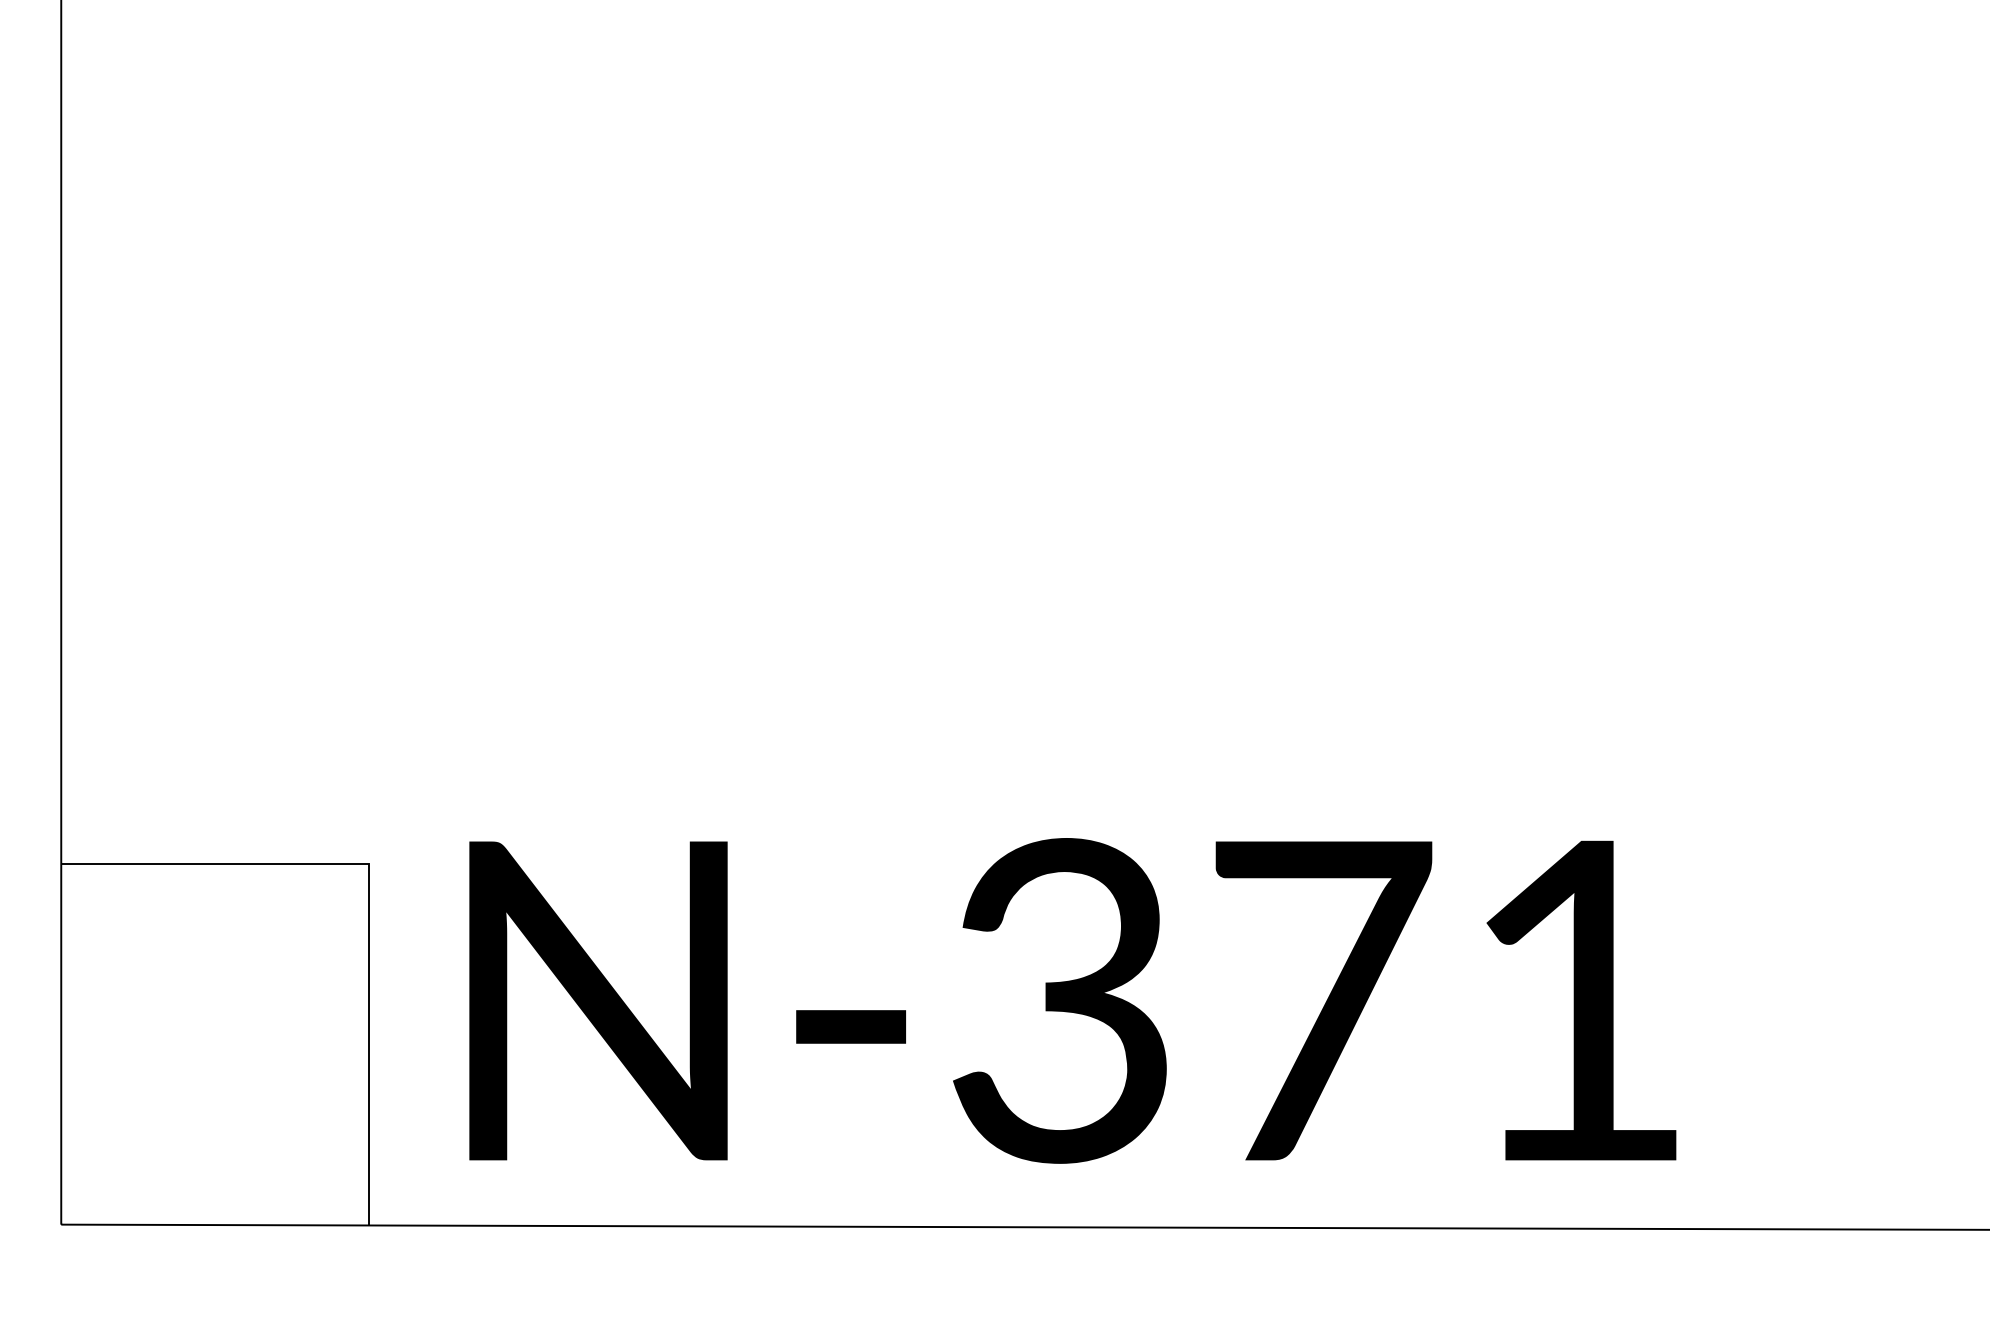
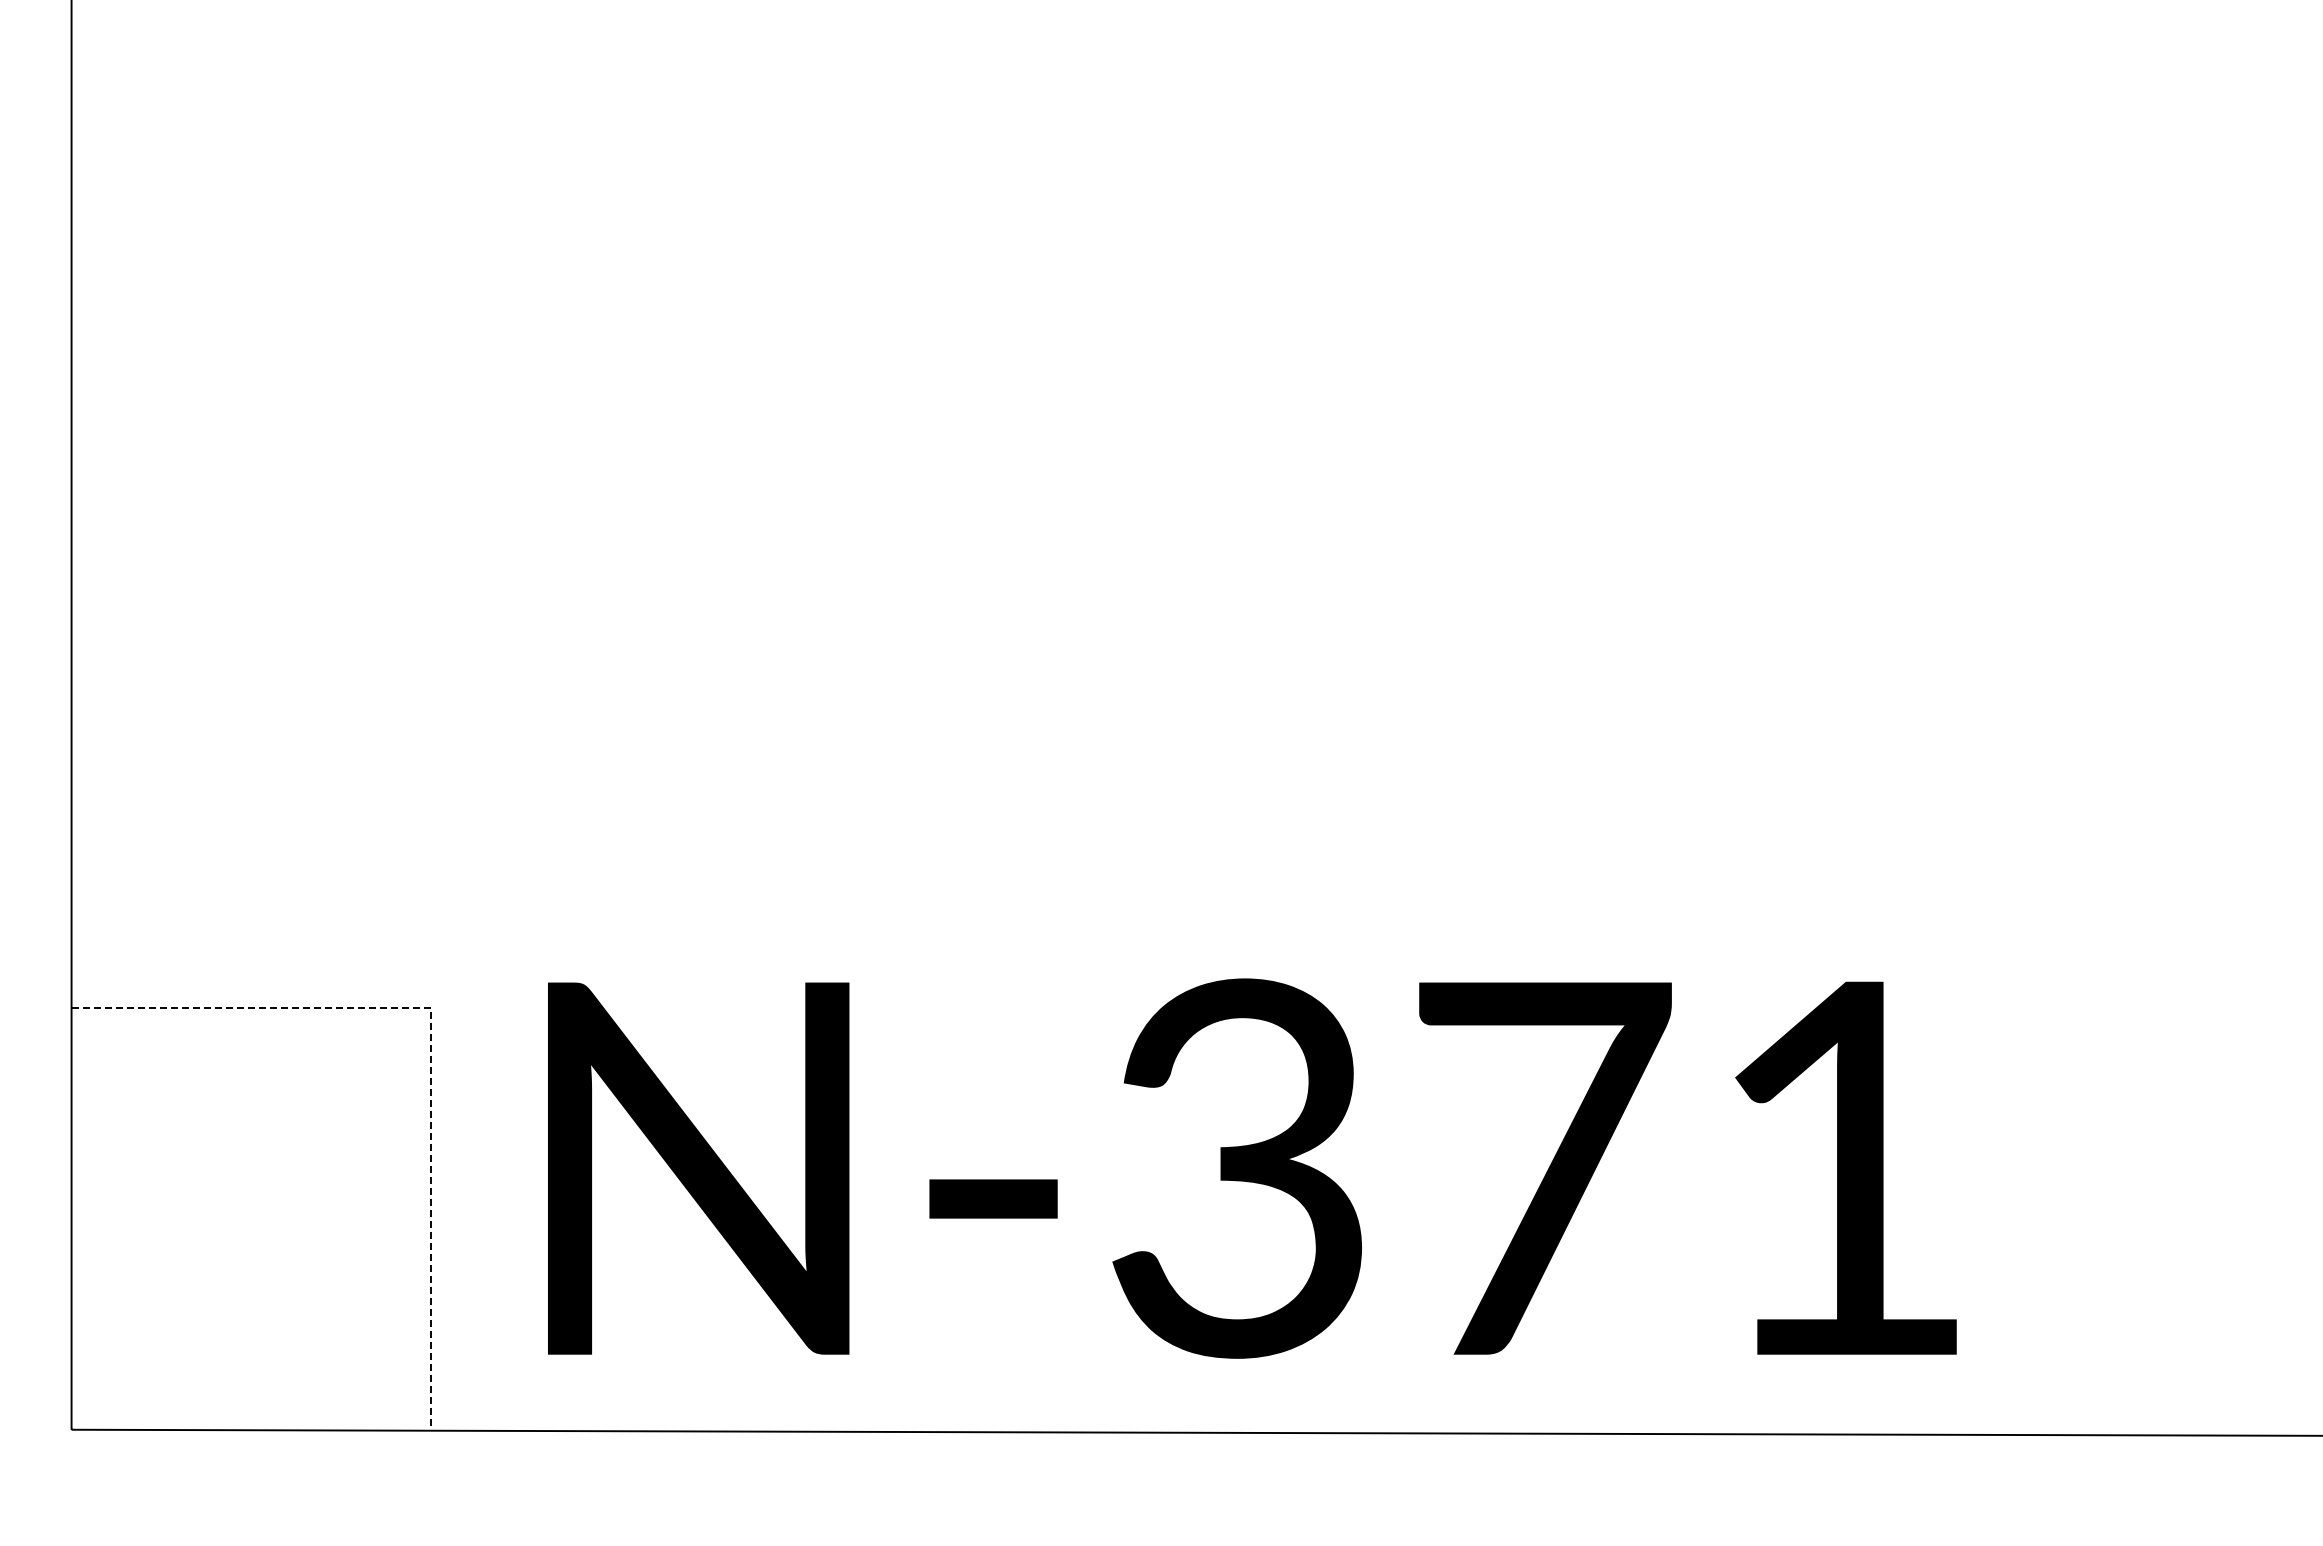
line: (368, 890) -> (430, 1039), solid -> dashed

